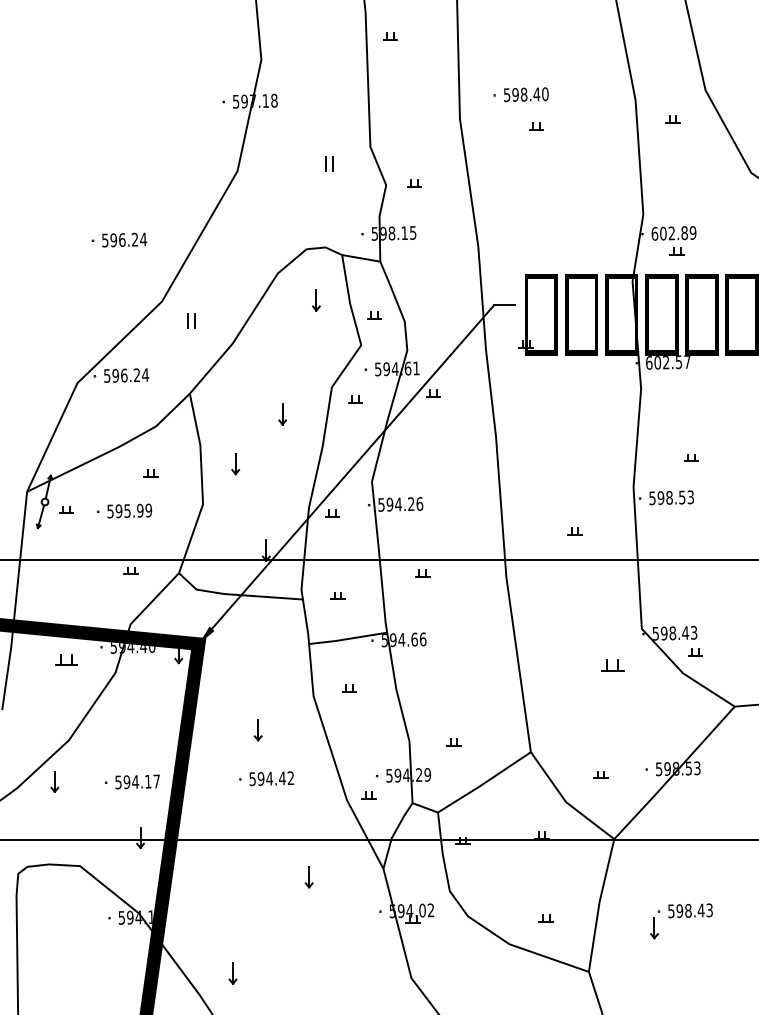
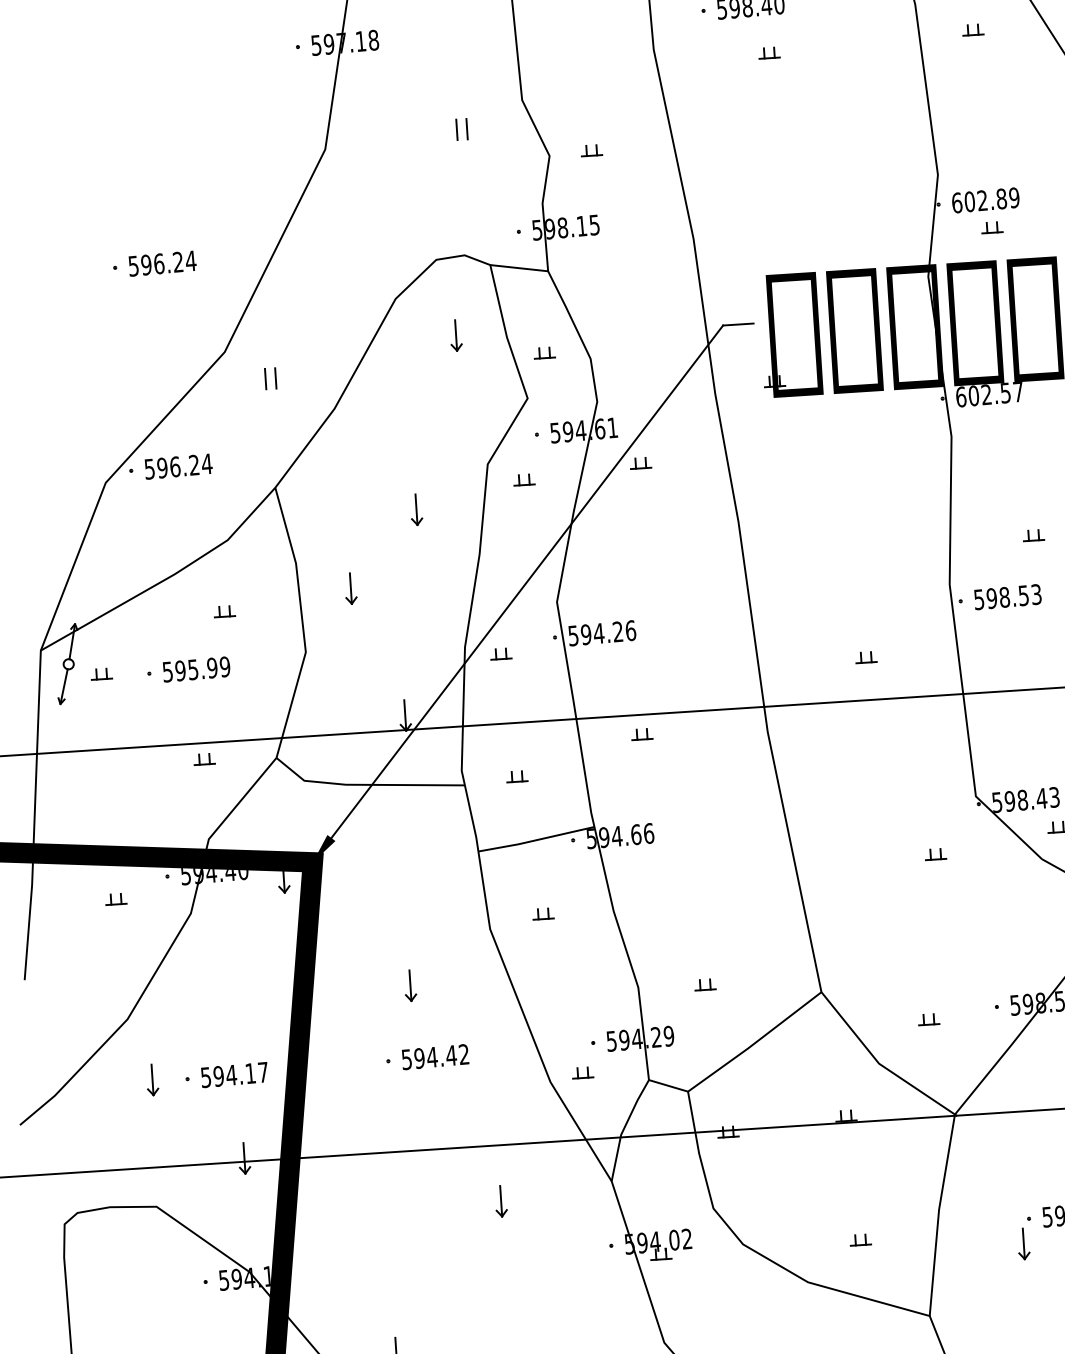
part: (66, 660) -> (116, 899), size x0.62
part: (612, 665) -> (935, 854), size x0.62
part: (54, 781) -> (151, 1079), moved

